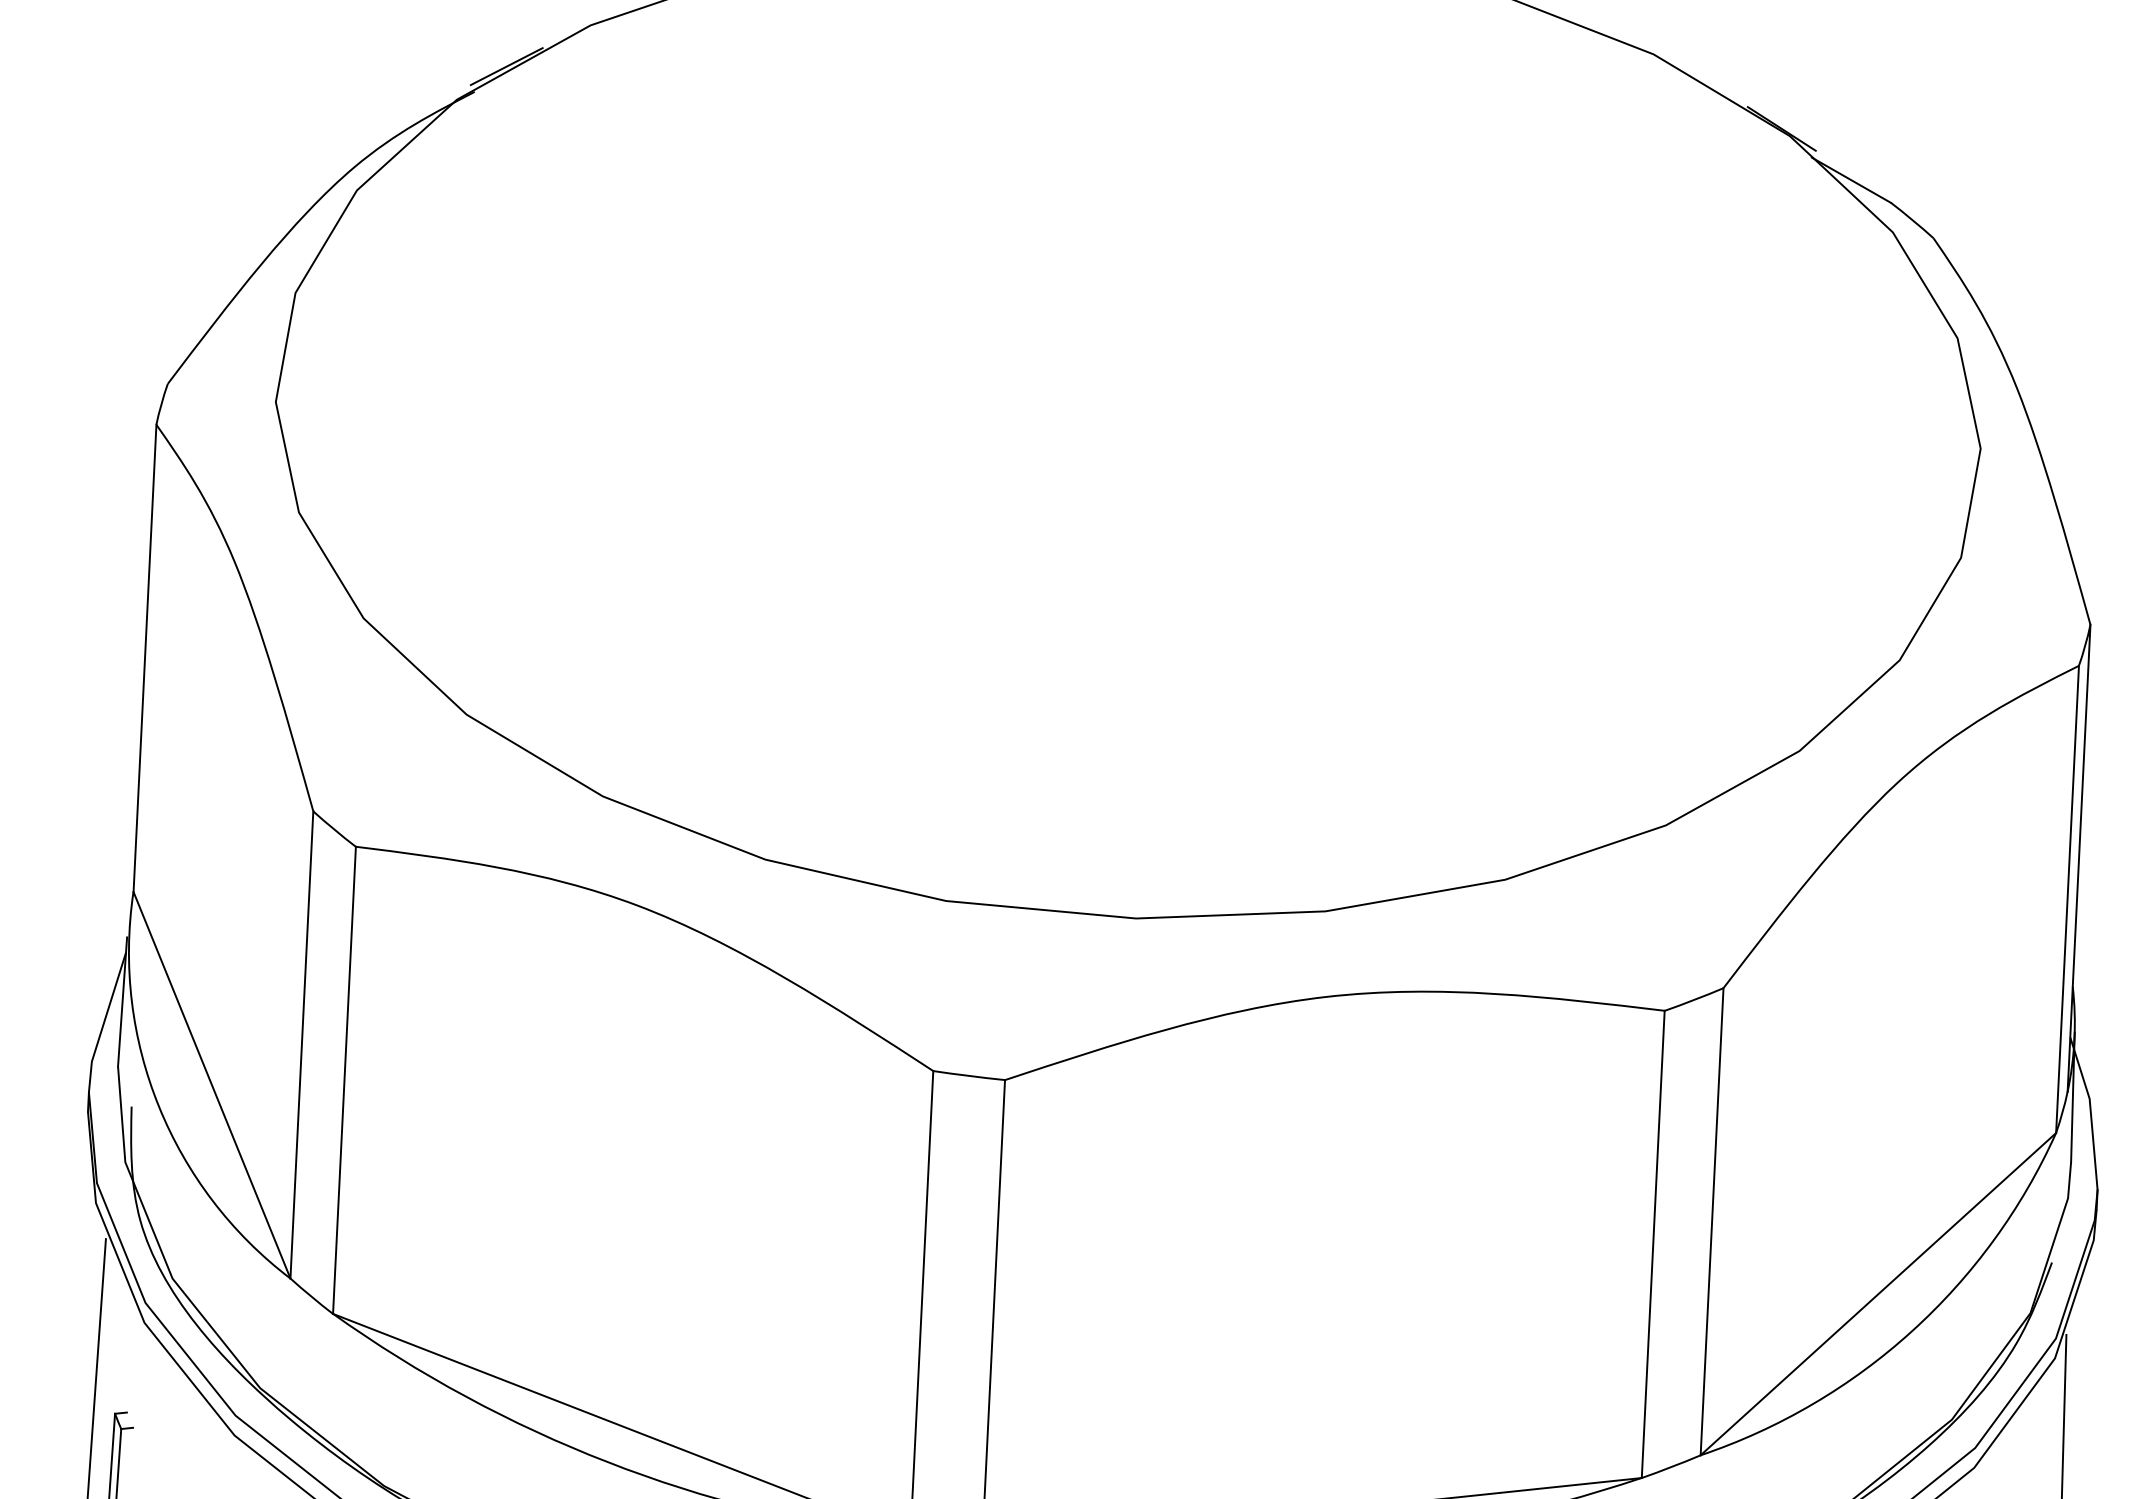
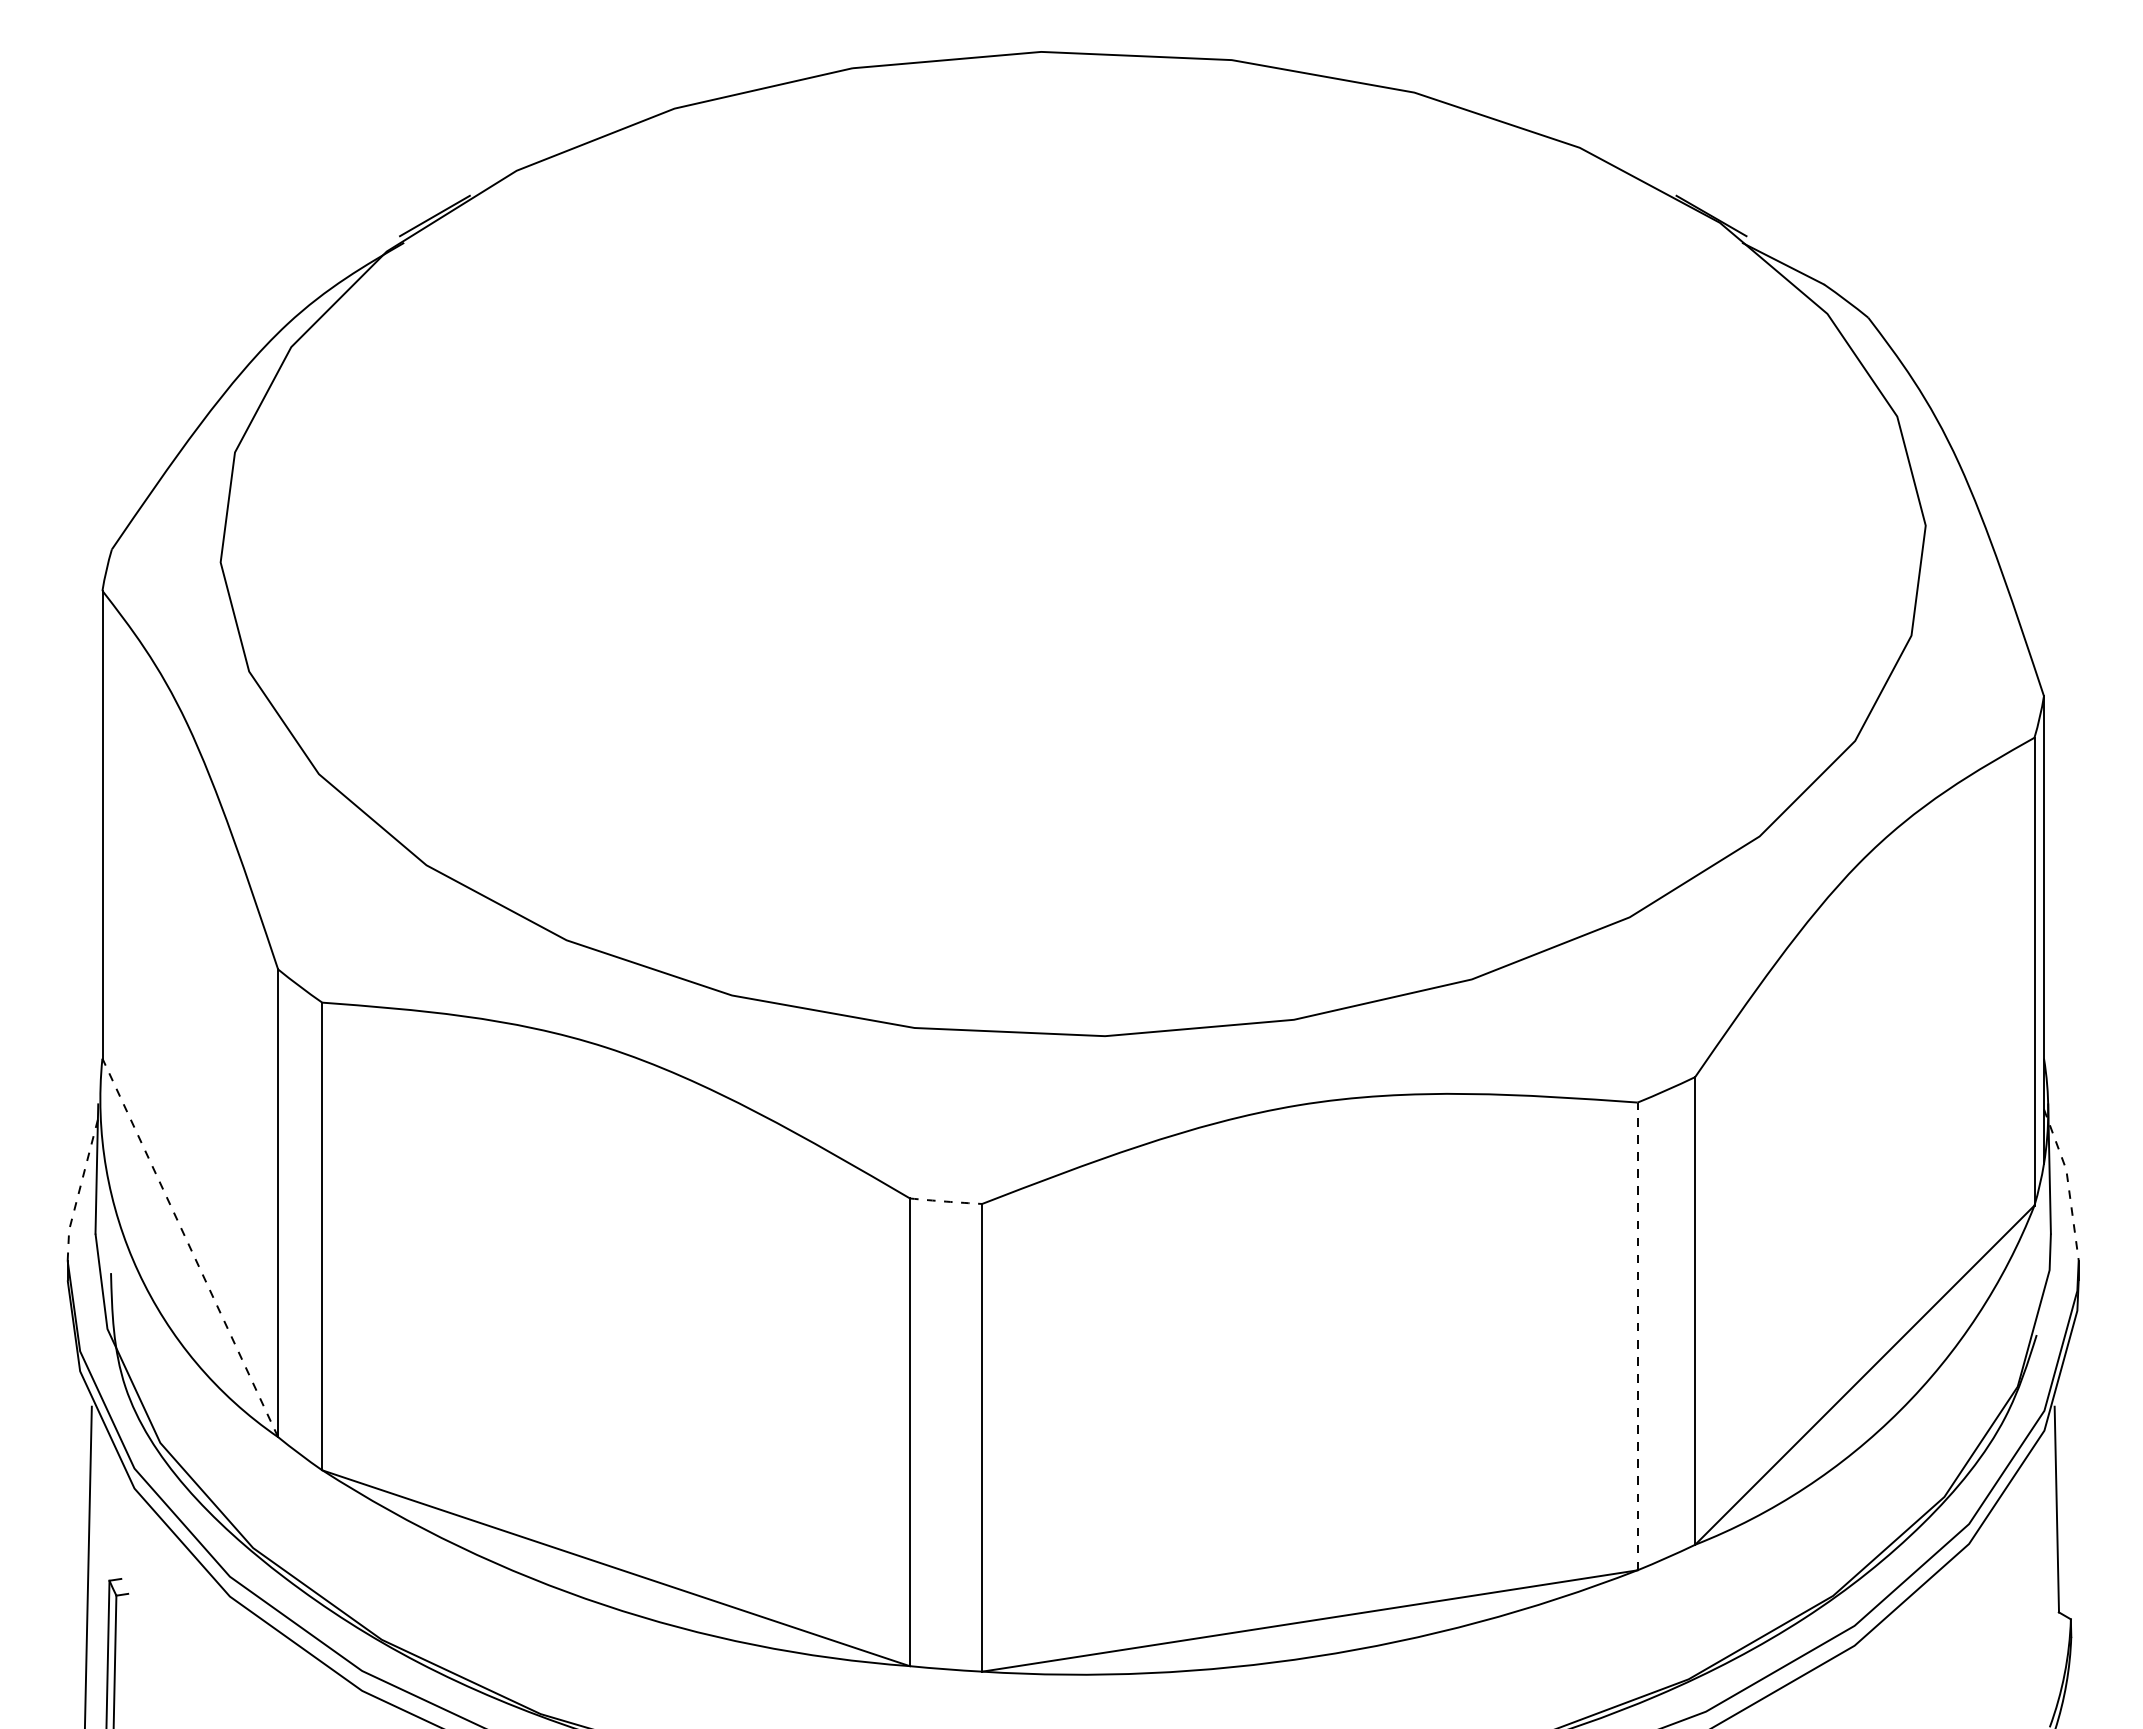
line: (104, 1021) -> (79, 1189), solid -> dashed
arc: (969, 1075) -> (946, 1201), solid -> dashed
line: (212, 1084) -> (190, 1247), solid -> dashed
line: (2091, 1111) -> (2068, 1182), solid -> dashed
line: (1653, 1244) -> (1637, 1336), solid -> dashed

